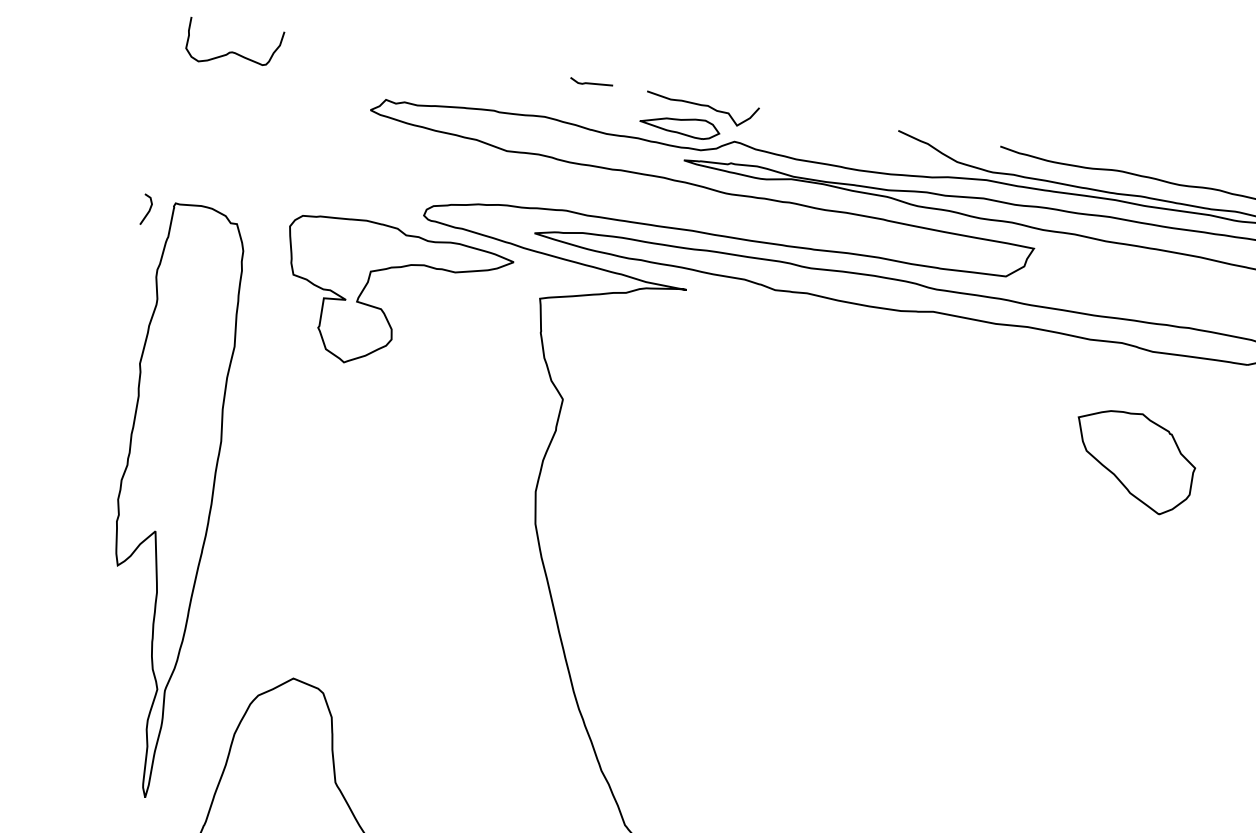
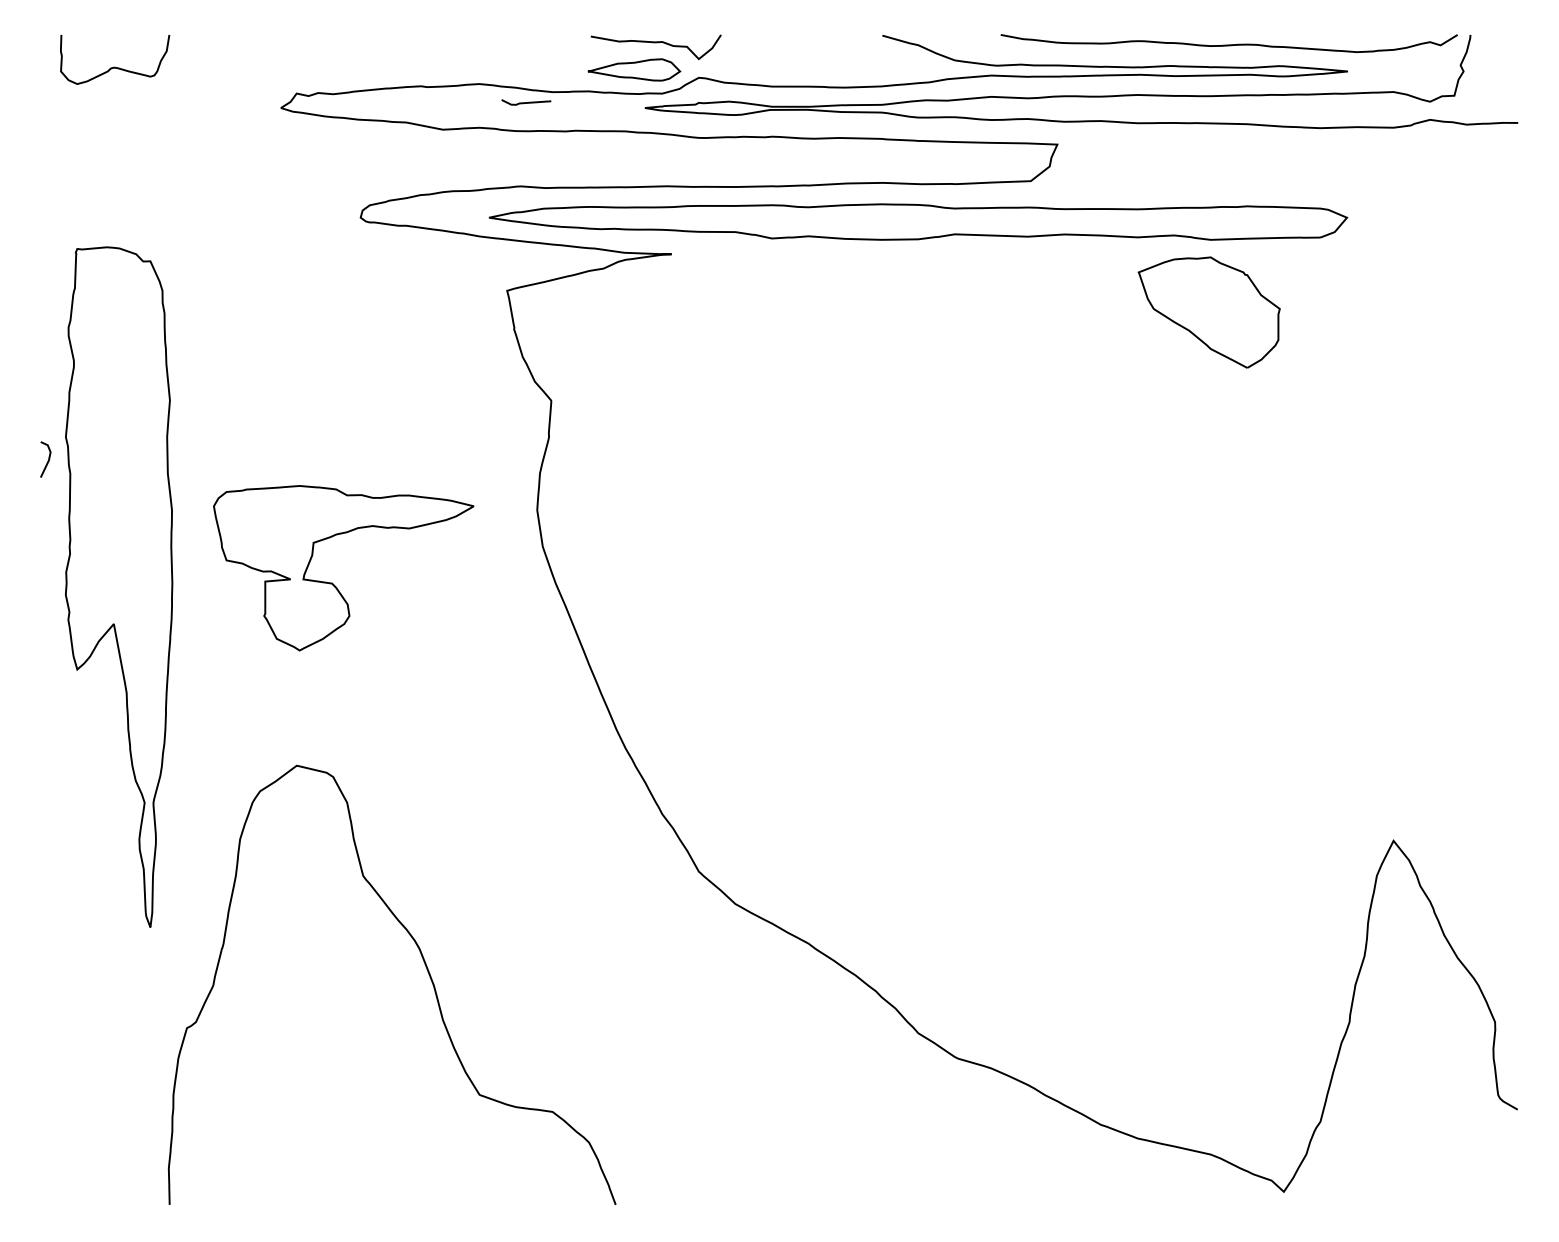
line: (591, 83) -> (526, 102), moved
line: (148, 210) -> (47, 460), moved
part: (381, 308) -> (332, 582), moved
part: (1133, 461) -> (1208, 312), moved

